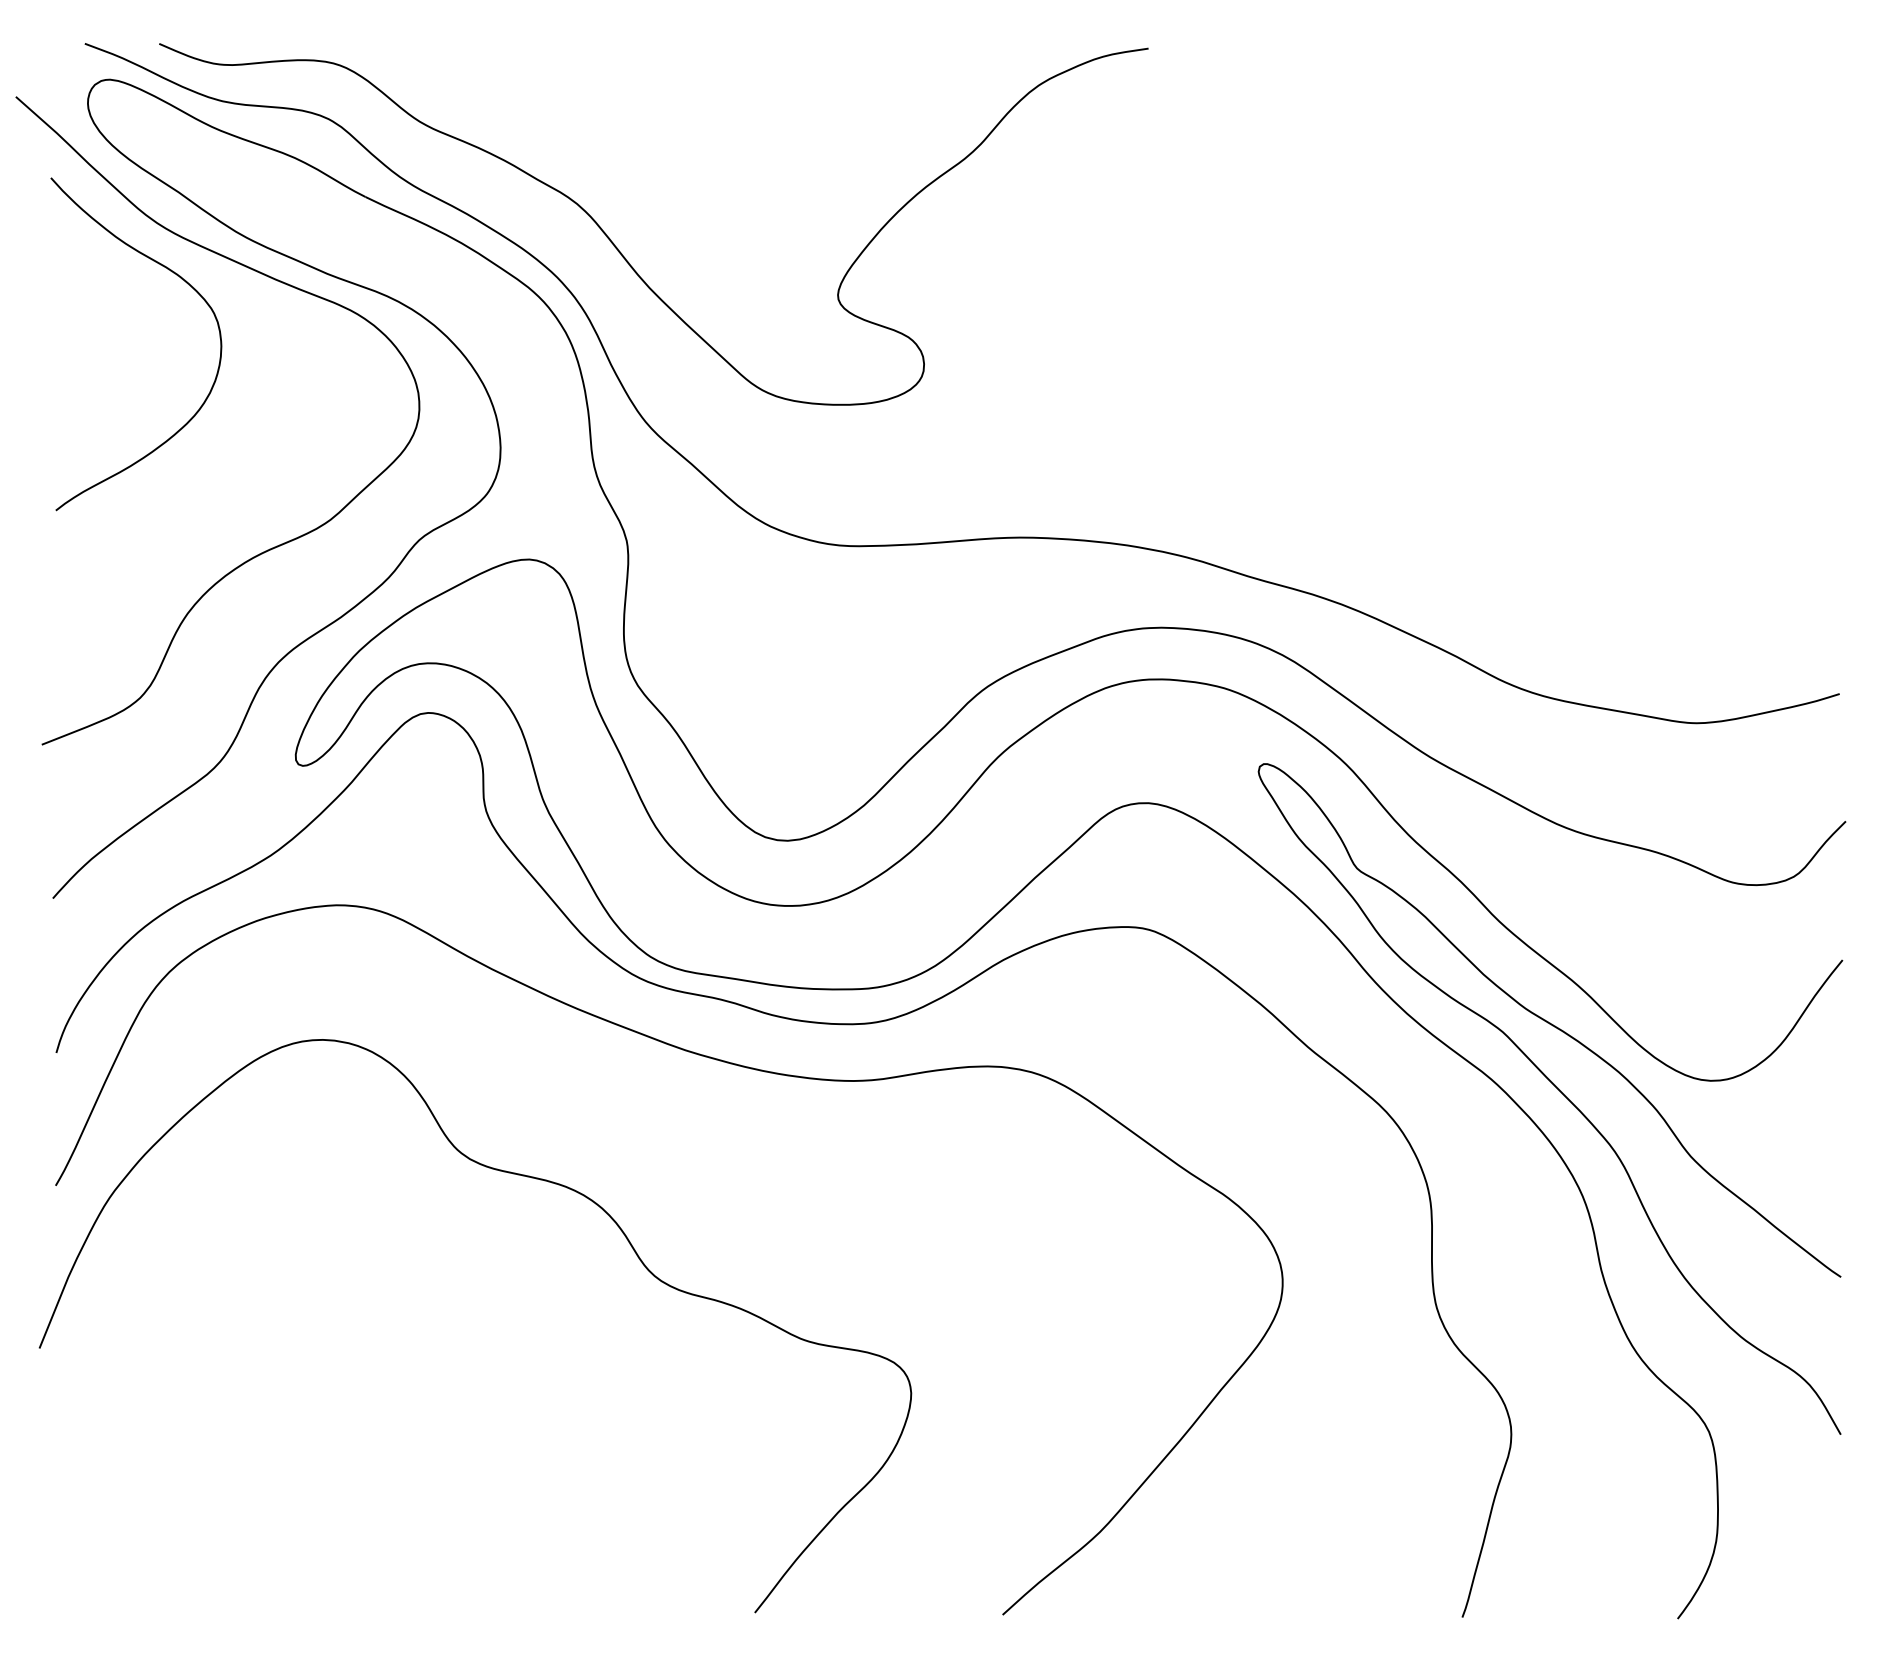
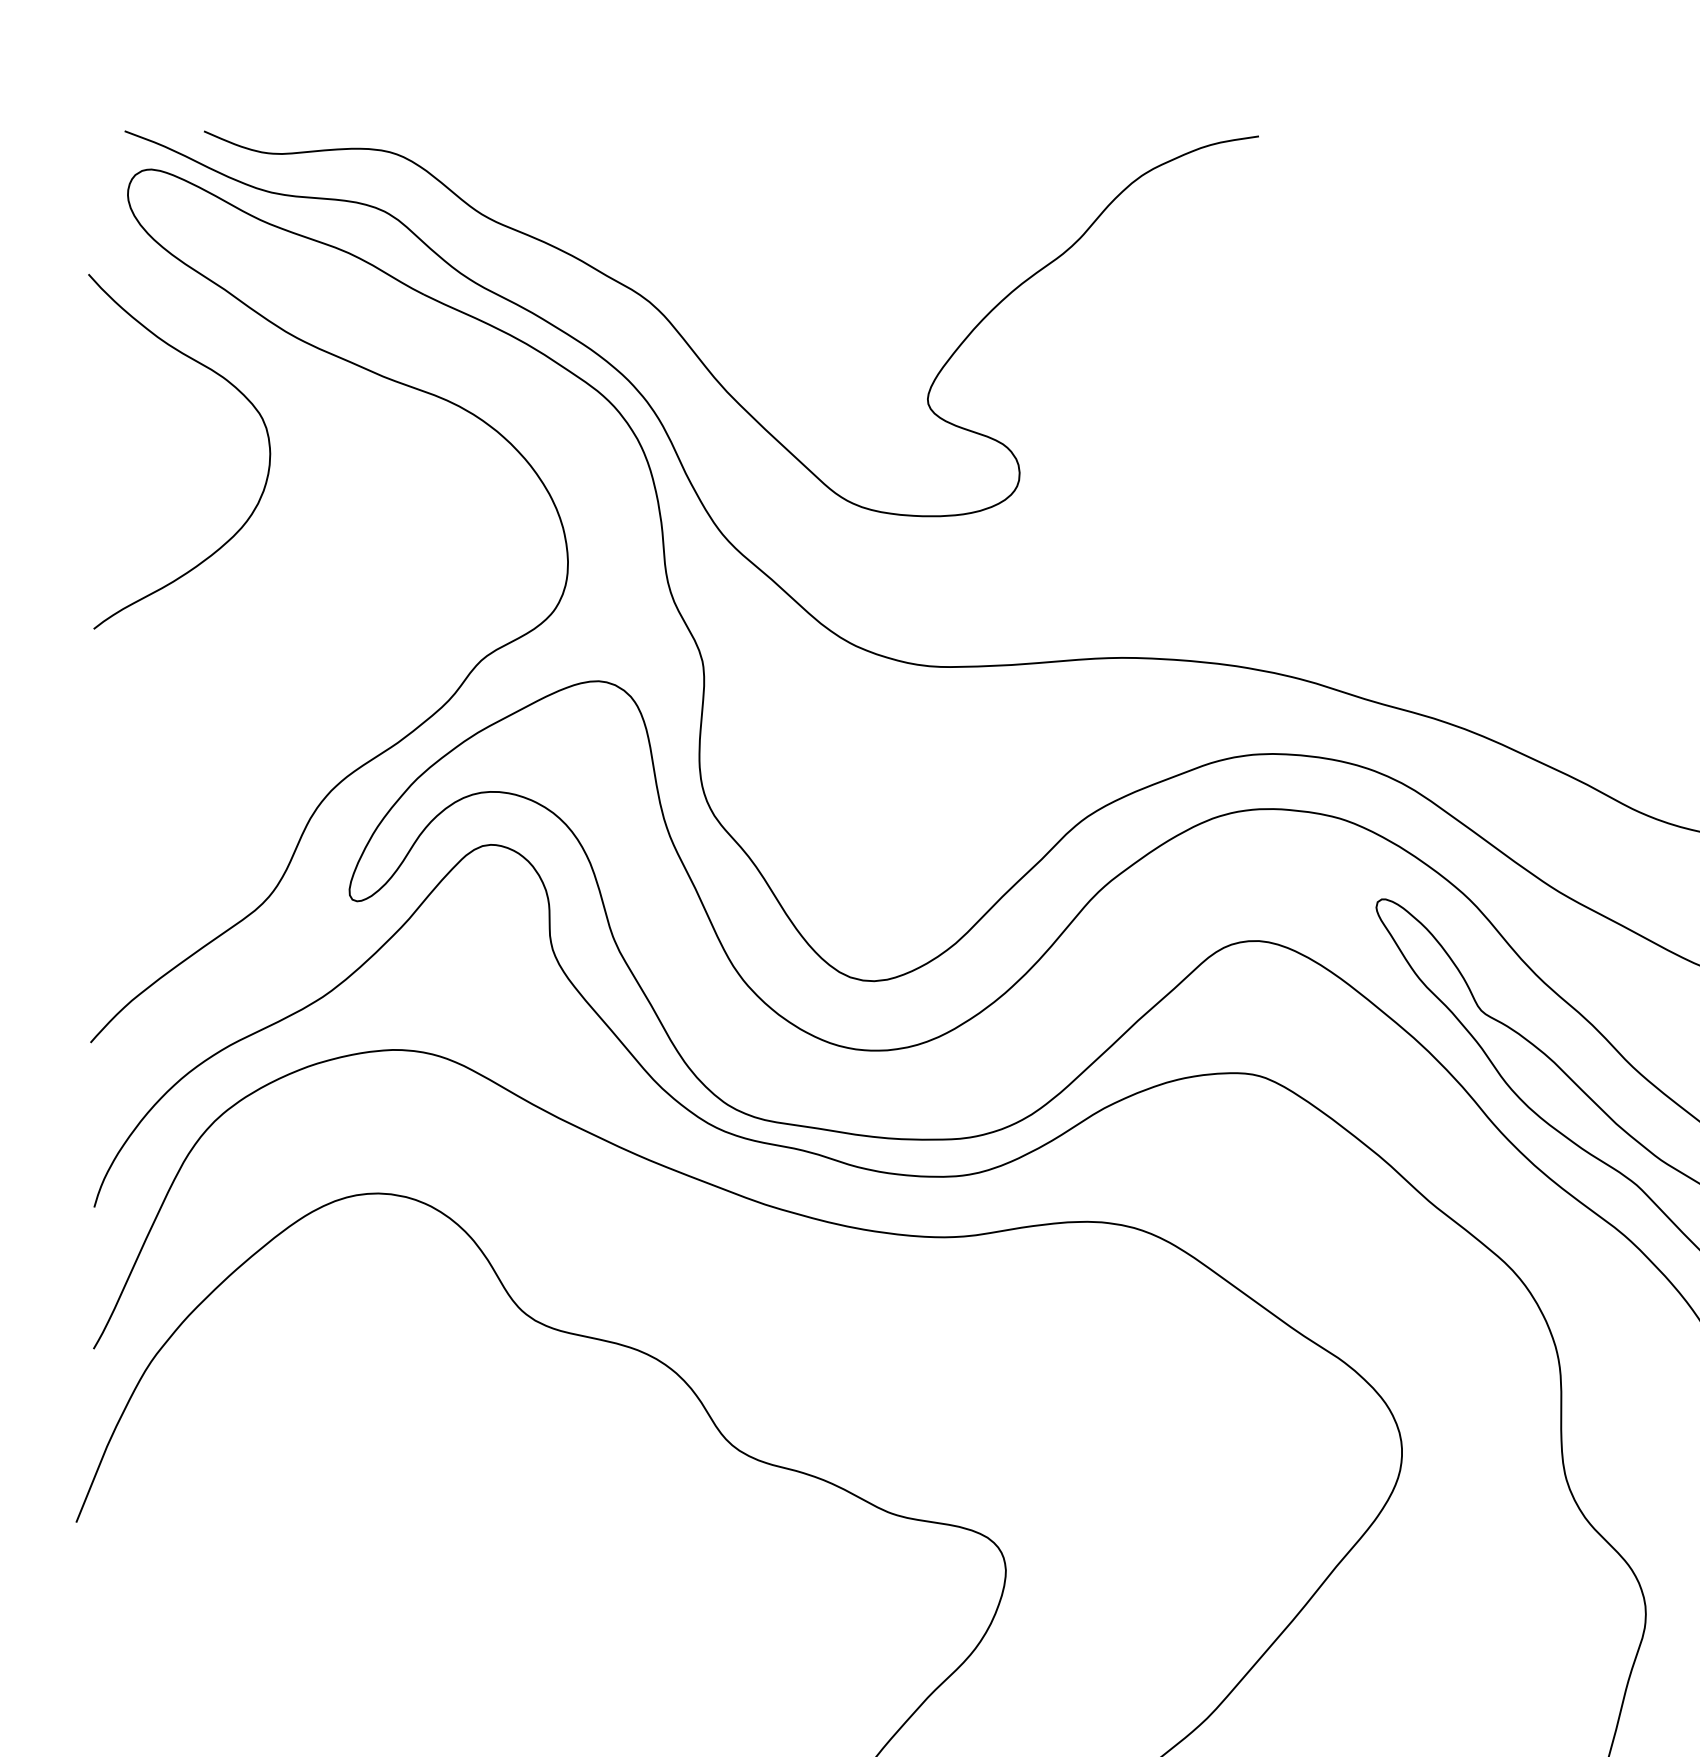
curve: (269, 548) -> (321, 669), removed

